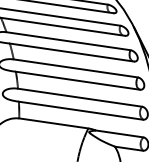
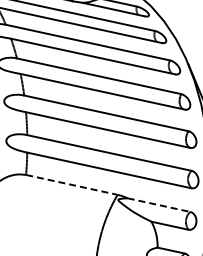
line: (53, 123) -> (71, 184), solid -> dashed
line: (119, 134) -> (158, 205), solid -> dashed

